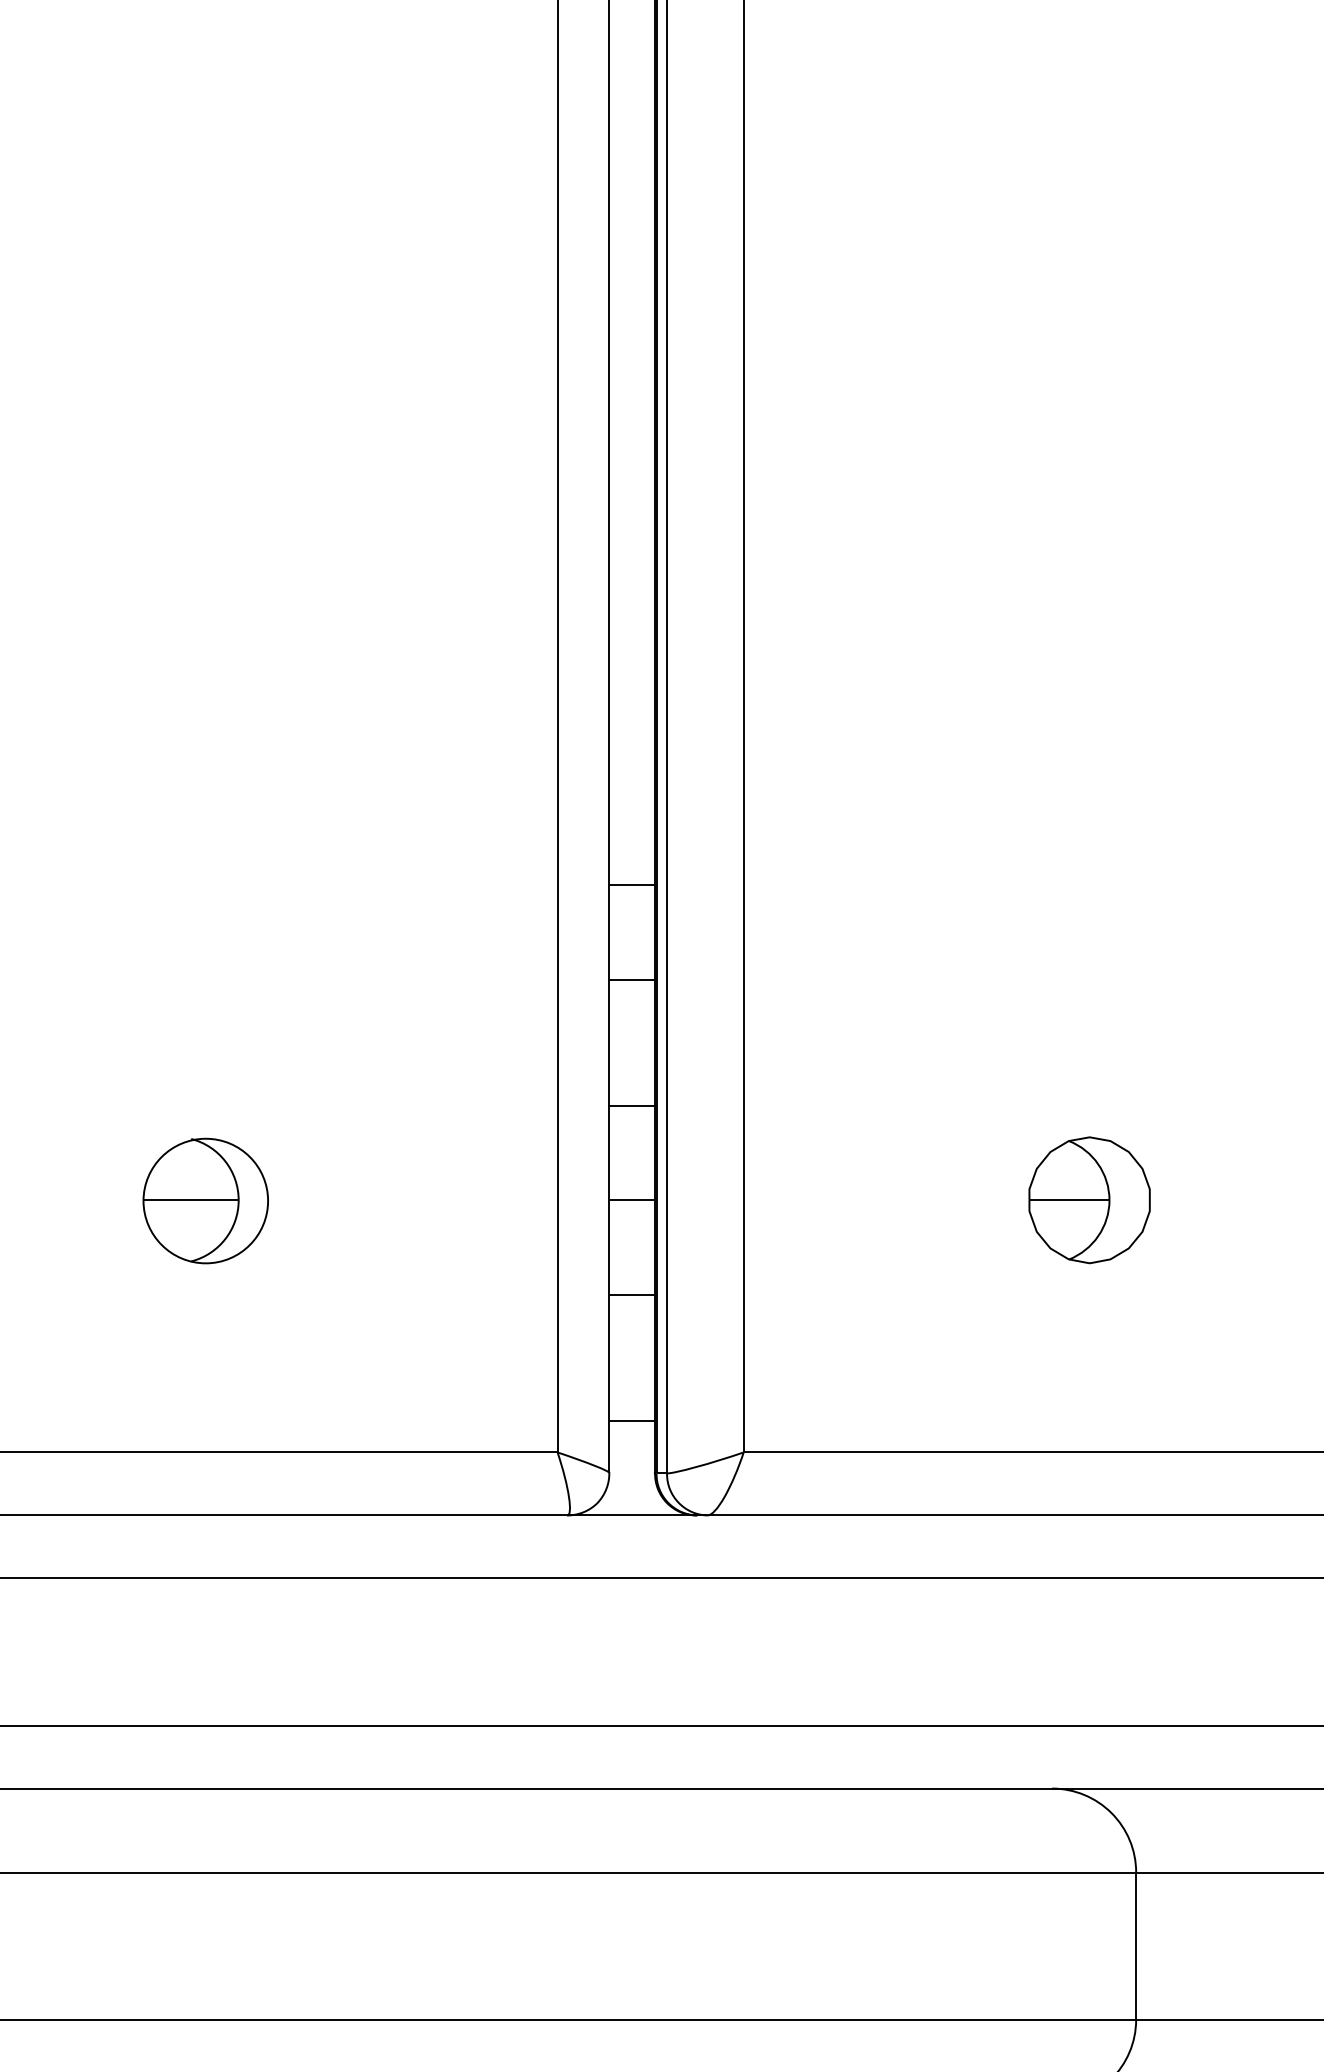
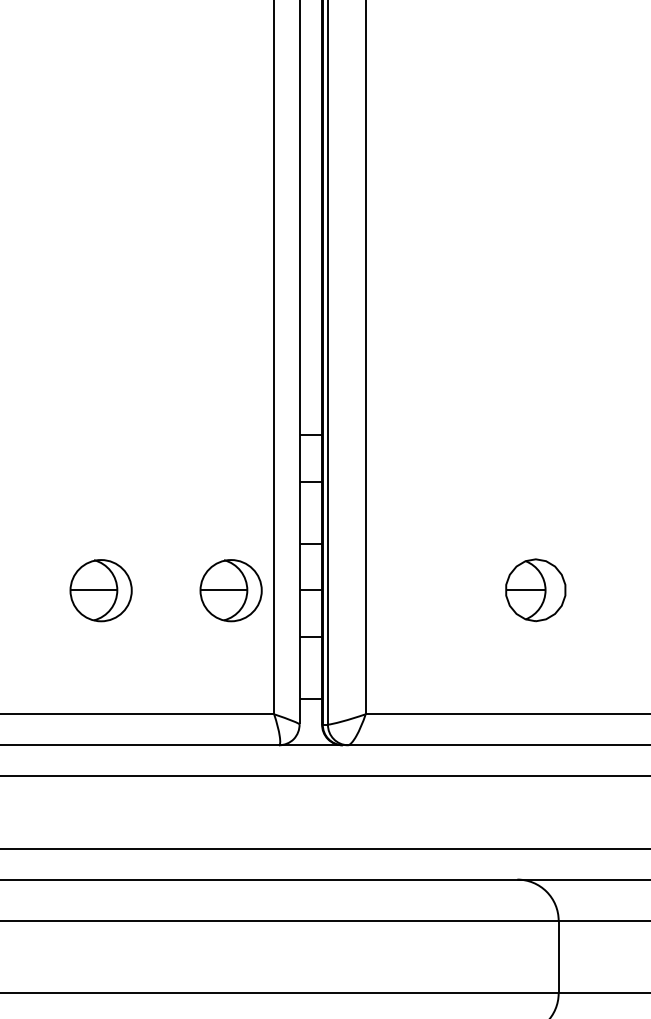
part: (468, 1200) -> (230, 590), added

